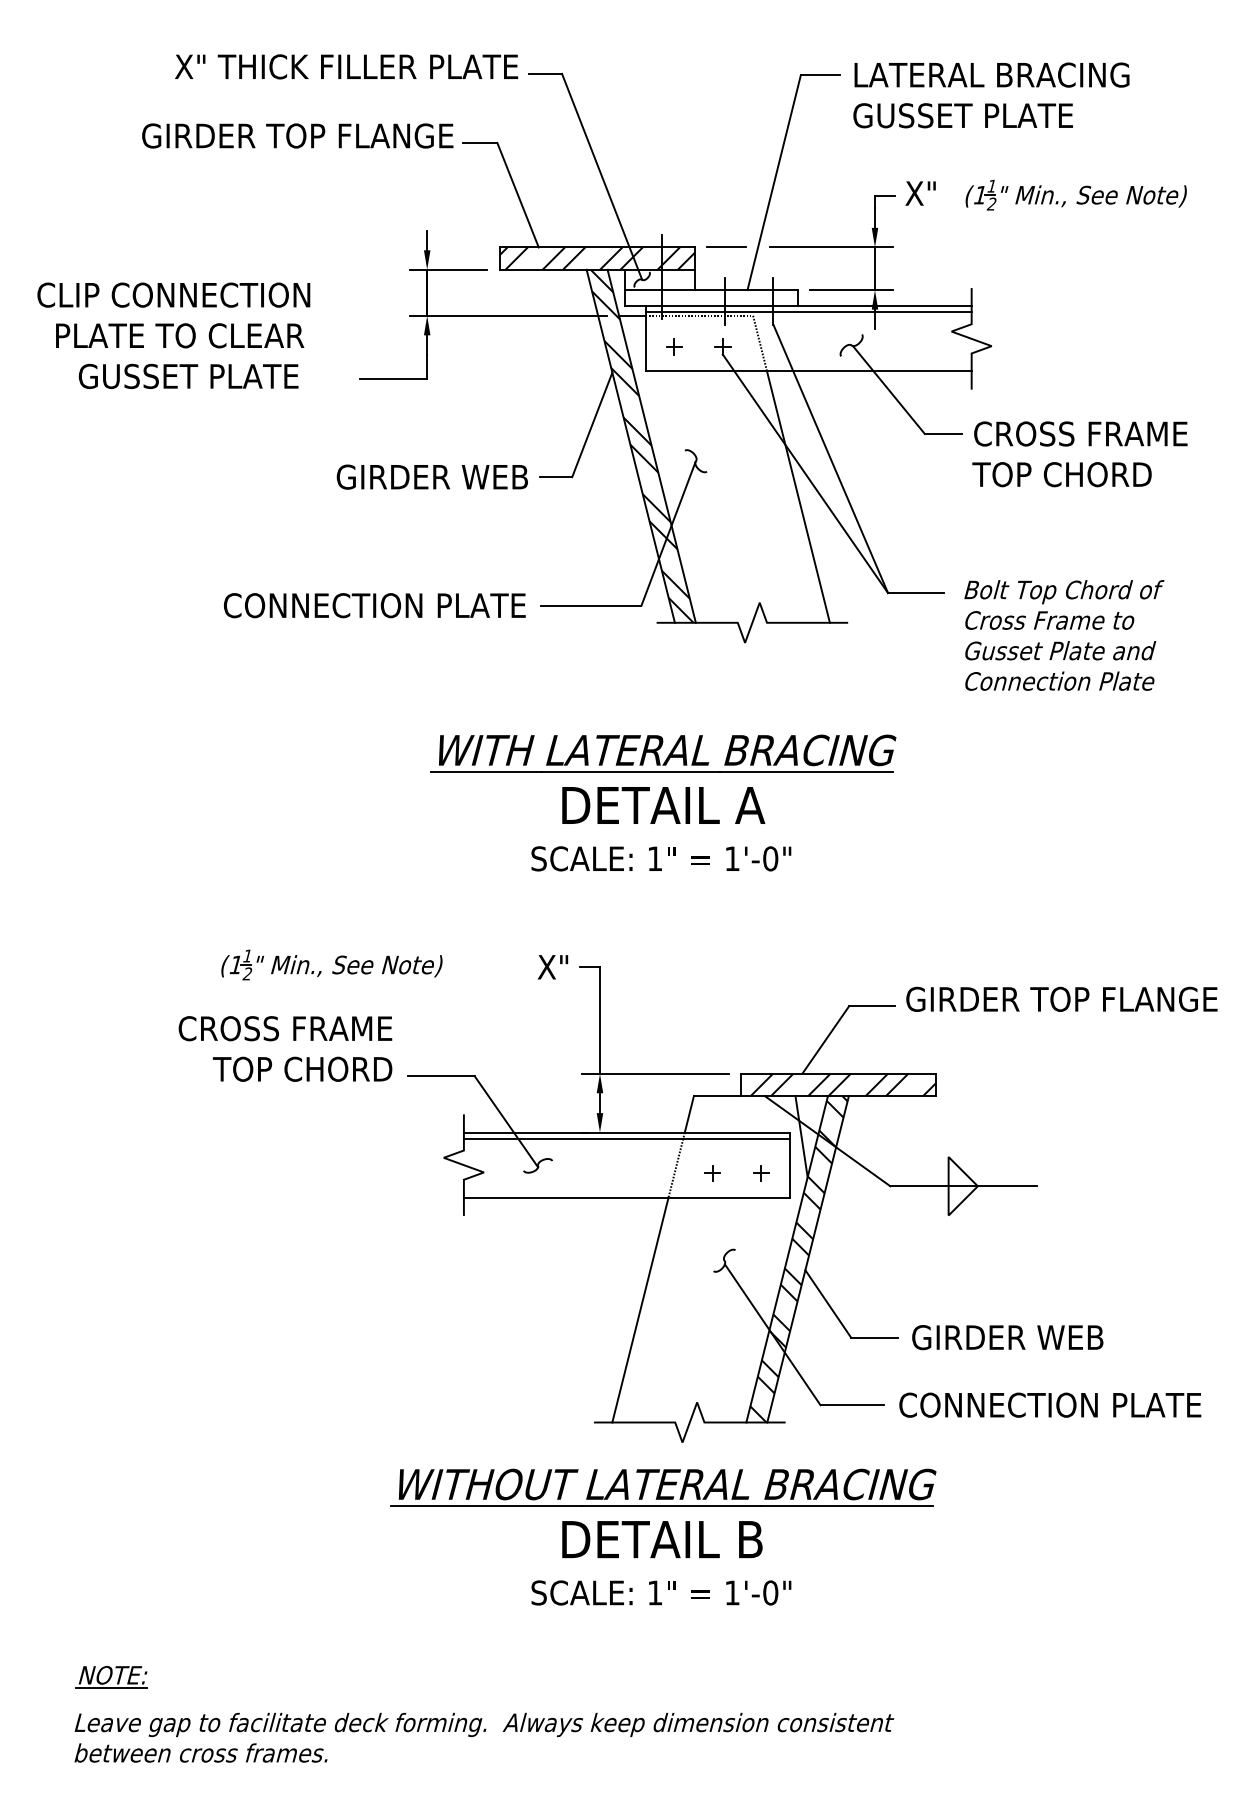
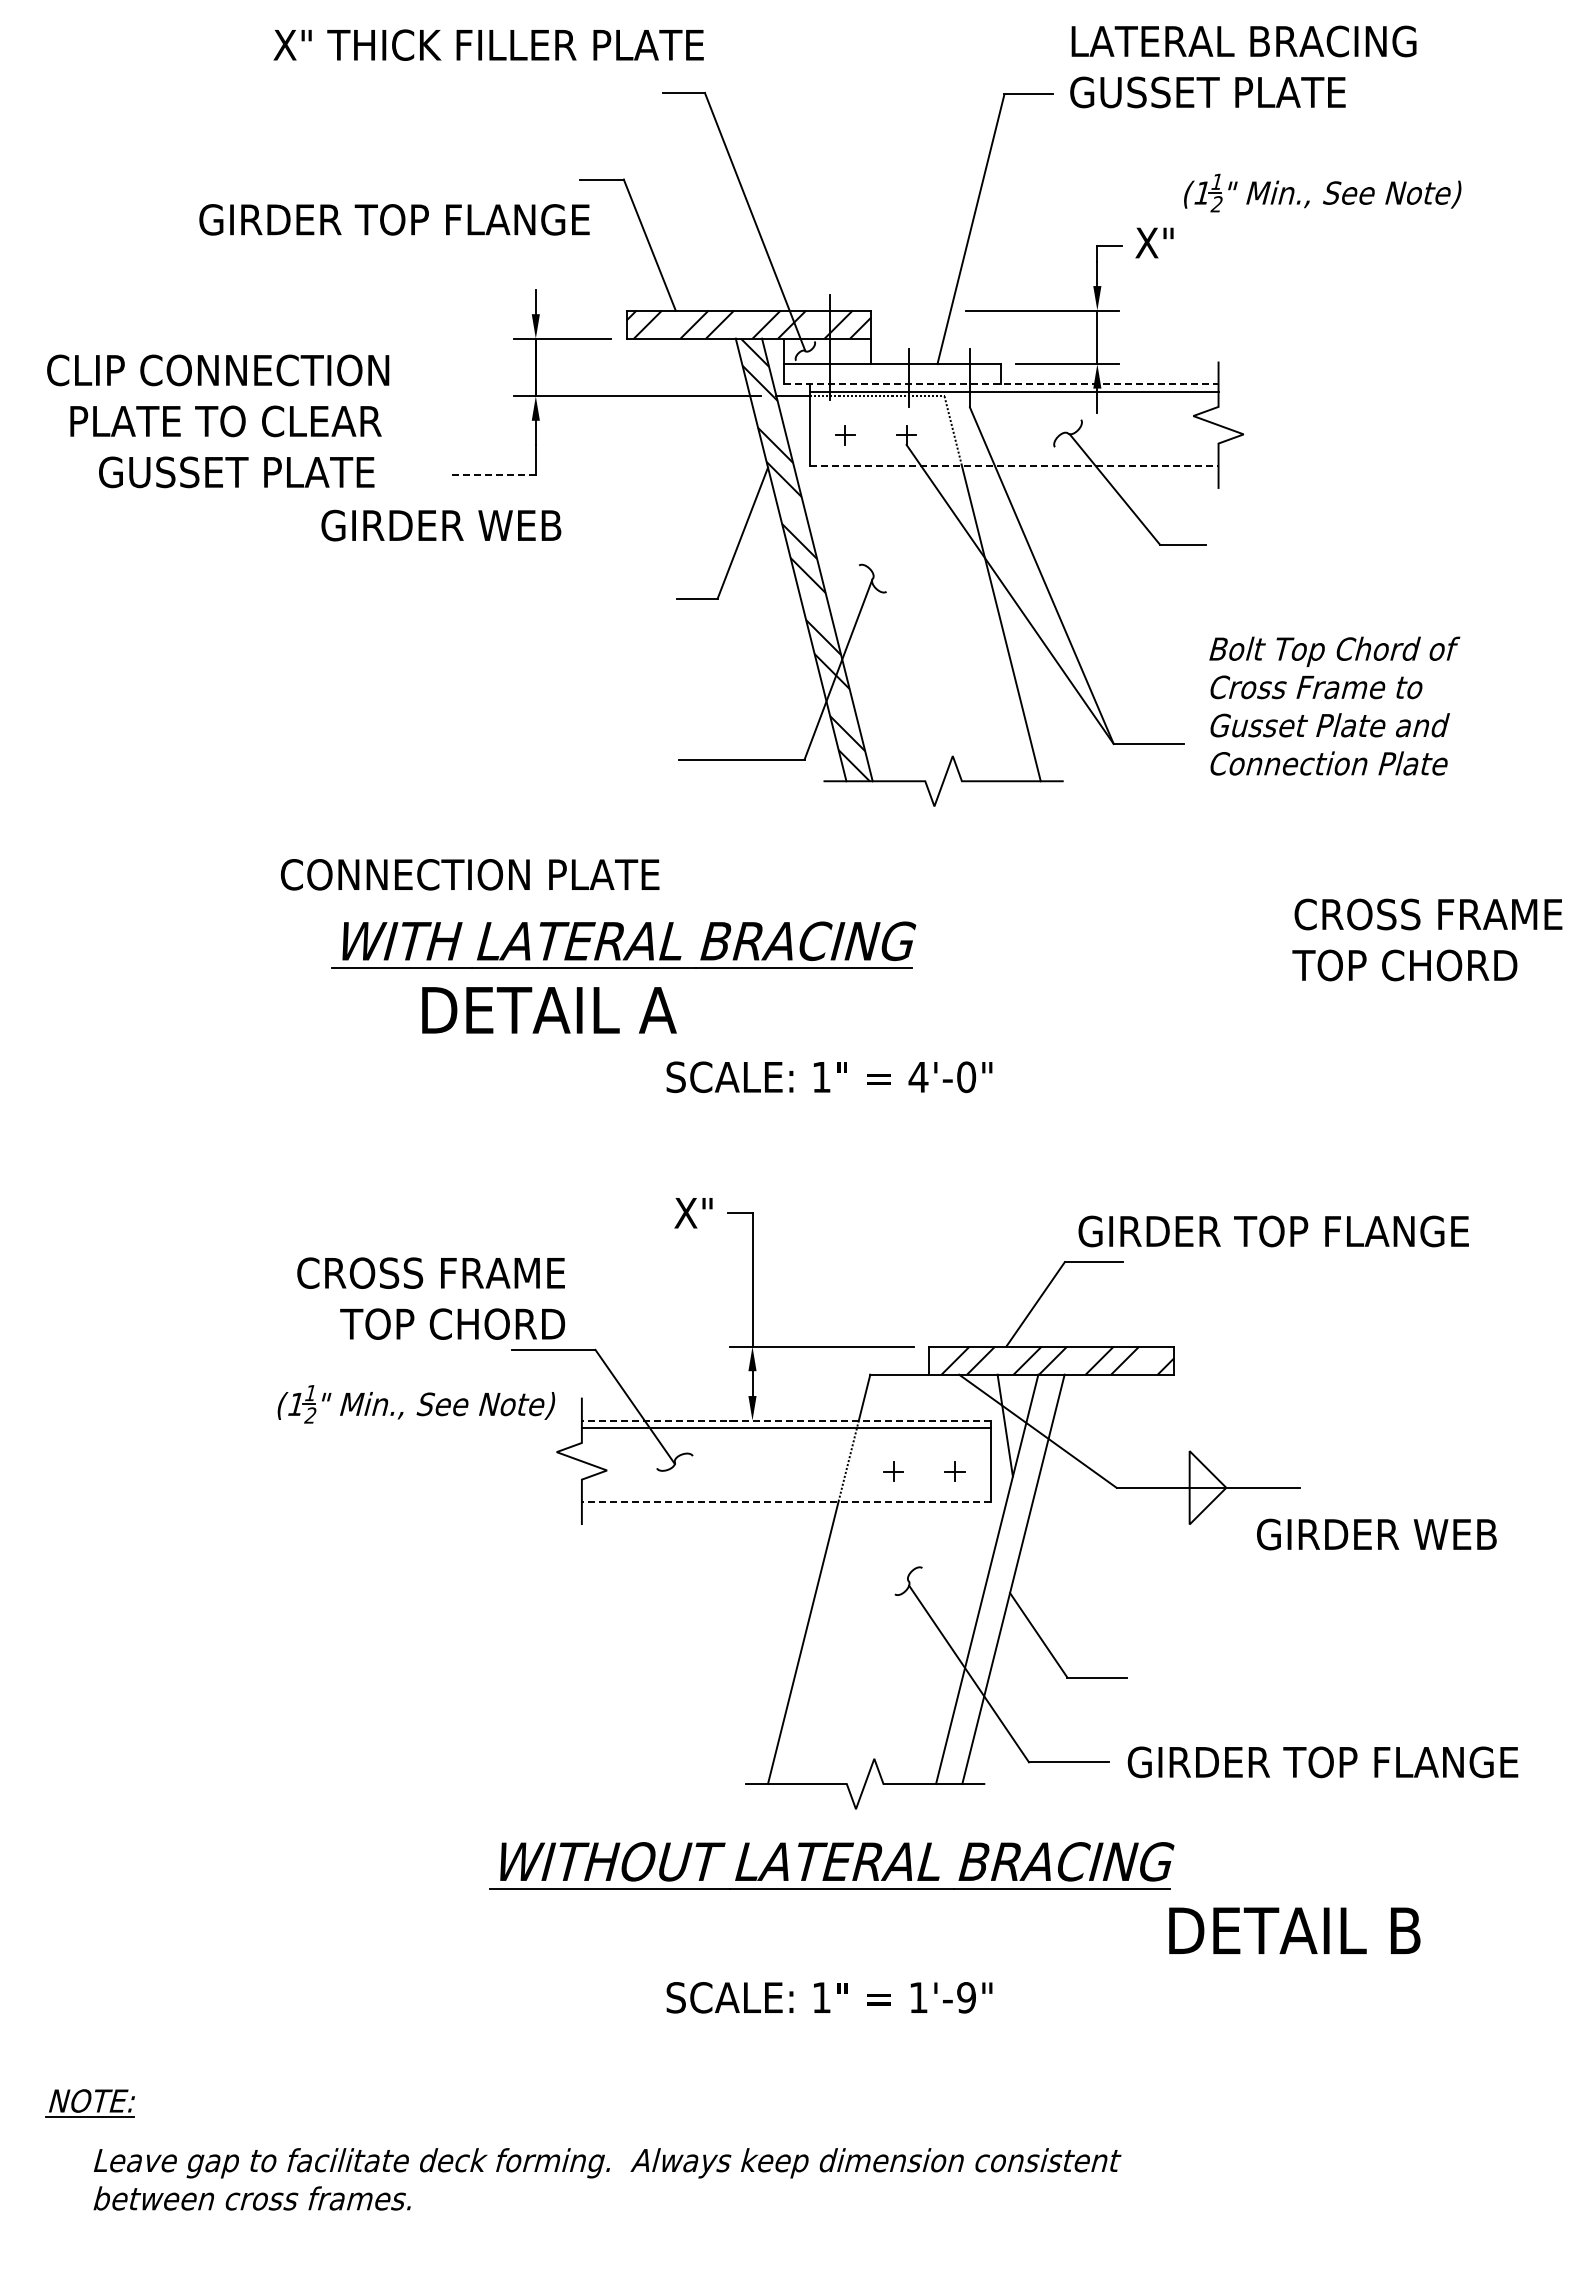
text: (346, 66) -> (488, 44), moved
text: (991, 95) -> (1243, 66), moved
text: (297, 135) -> (394, 219), moved
part: (1076, 194) -> (1322, 192), moved
line: (725, 247) -> (910, 310), removed
line: (798, 306) -> (1001, 384), solid -> dashed
line: (808, 371) -> (1014, 466), solid -> dashed
line: (392, 378) -> (492, 475), solid -> dashed
text: (1080, 453) -> (1427, 939), moved
text: (432, 477) -> (441, 525), moved
text: (375, 605) -> (470, 874), moved
text: (1064, 634) -> (1334, 705), moved
part: (662, 752) -> (623, 944), moved
text: (663, 805) -> (549, 1010), moved
text: (732, 859) -> (918, 1077), 1'-0" -> 4'-0"
part: (332, 965) -> (416, 1404), moved
text: (1061, 999) -> (1273, 1231), moved
text: (285, 1048) -> (431, 1298), moved
line: (626, 1132) -> (785, 1420), solid -> dashed
line: (626, 1197) -> (785, 1502), solid -> dashed
hatch: (798, 1259) -> (1001, 1579), removed
text: (1007, 1337) -> (1376, 1534), moved
text: (1055, 1405) -> (1323, 1762), CONNECTION PLATE -> GIRDER TOP FLANGE
text: (662, 1539) -> (1294, 1930), moved
text: (770, 1592) -> (966, 1997), 1'-0" -> 1'-9"
part: (111, 1677) -> (89, 2103), moved

